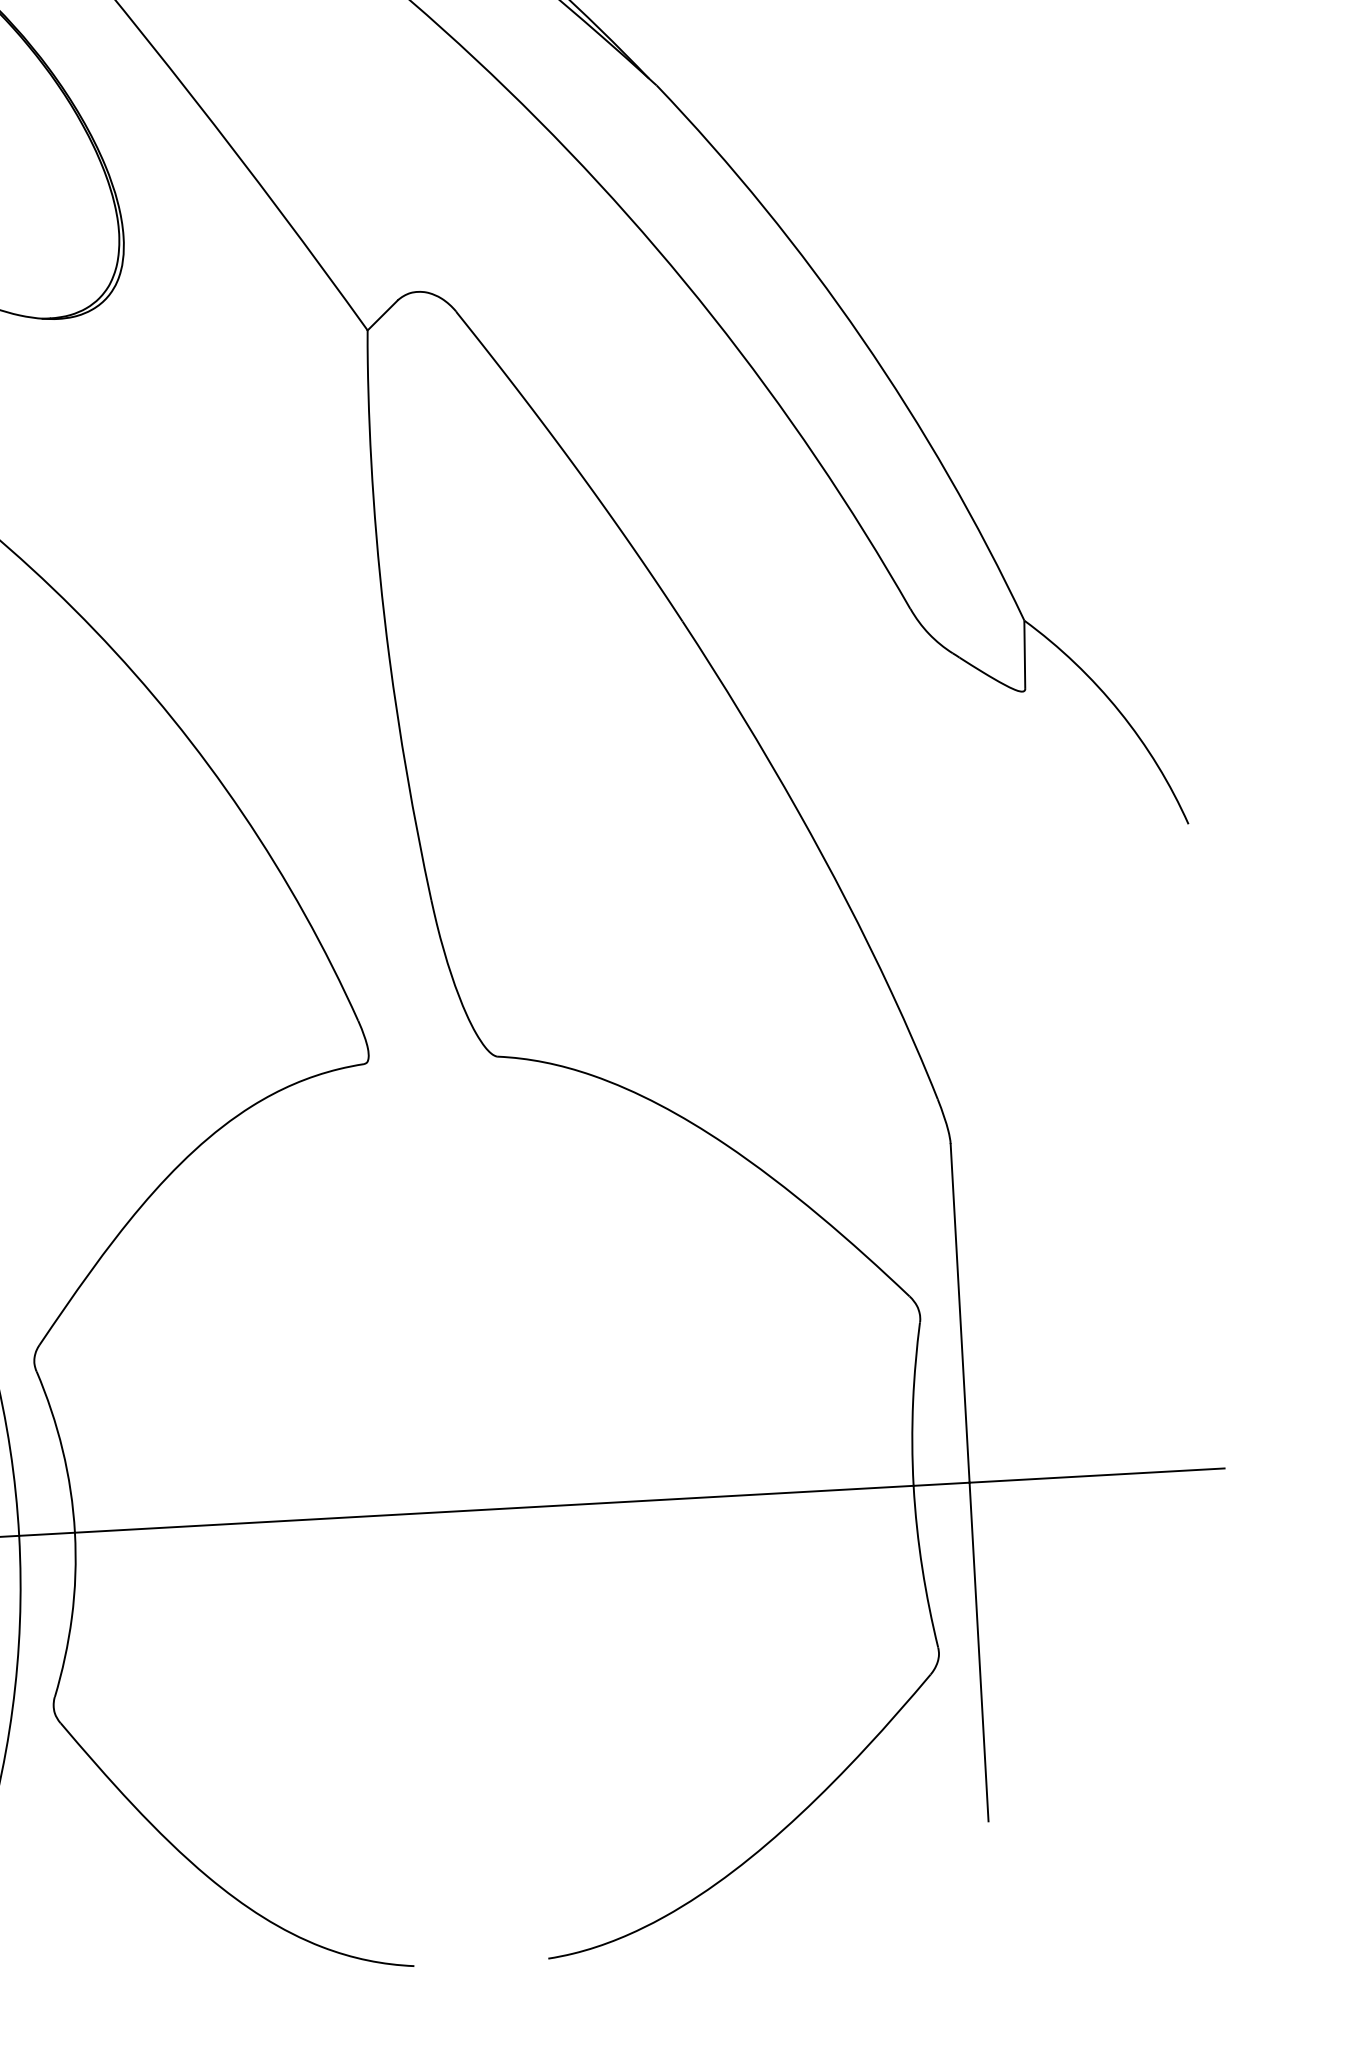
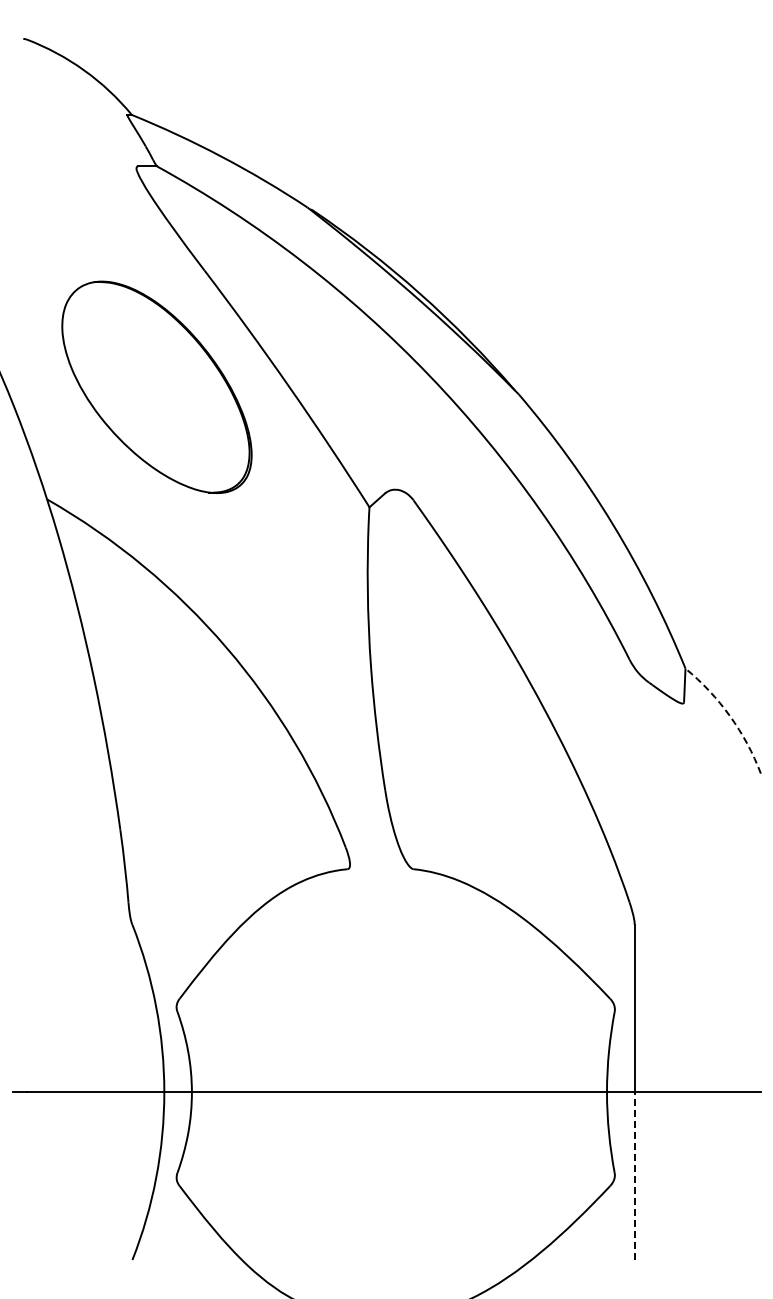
arc: (1120, 712) -> (730, 716), solid -> dashed
line: (978, 1652) -> (634, 1176), solid -> dashed

